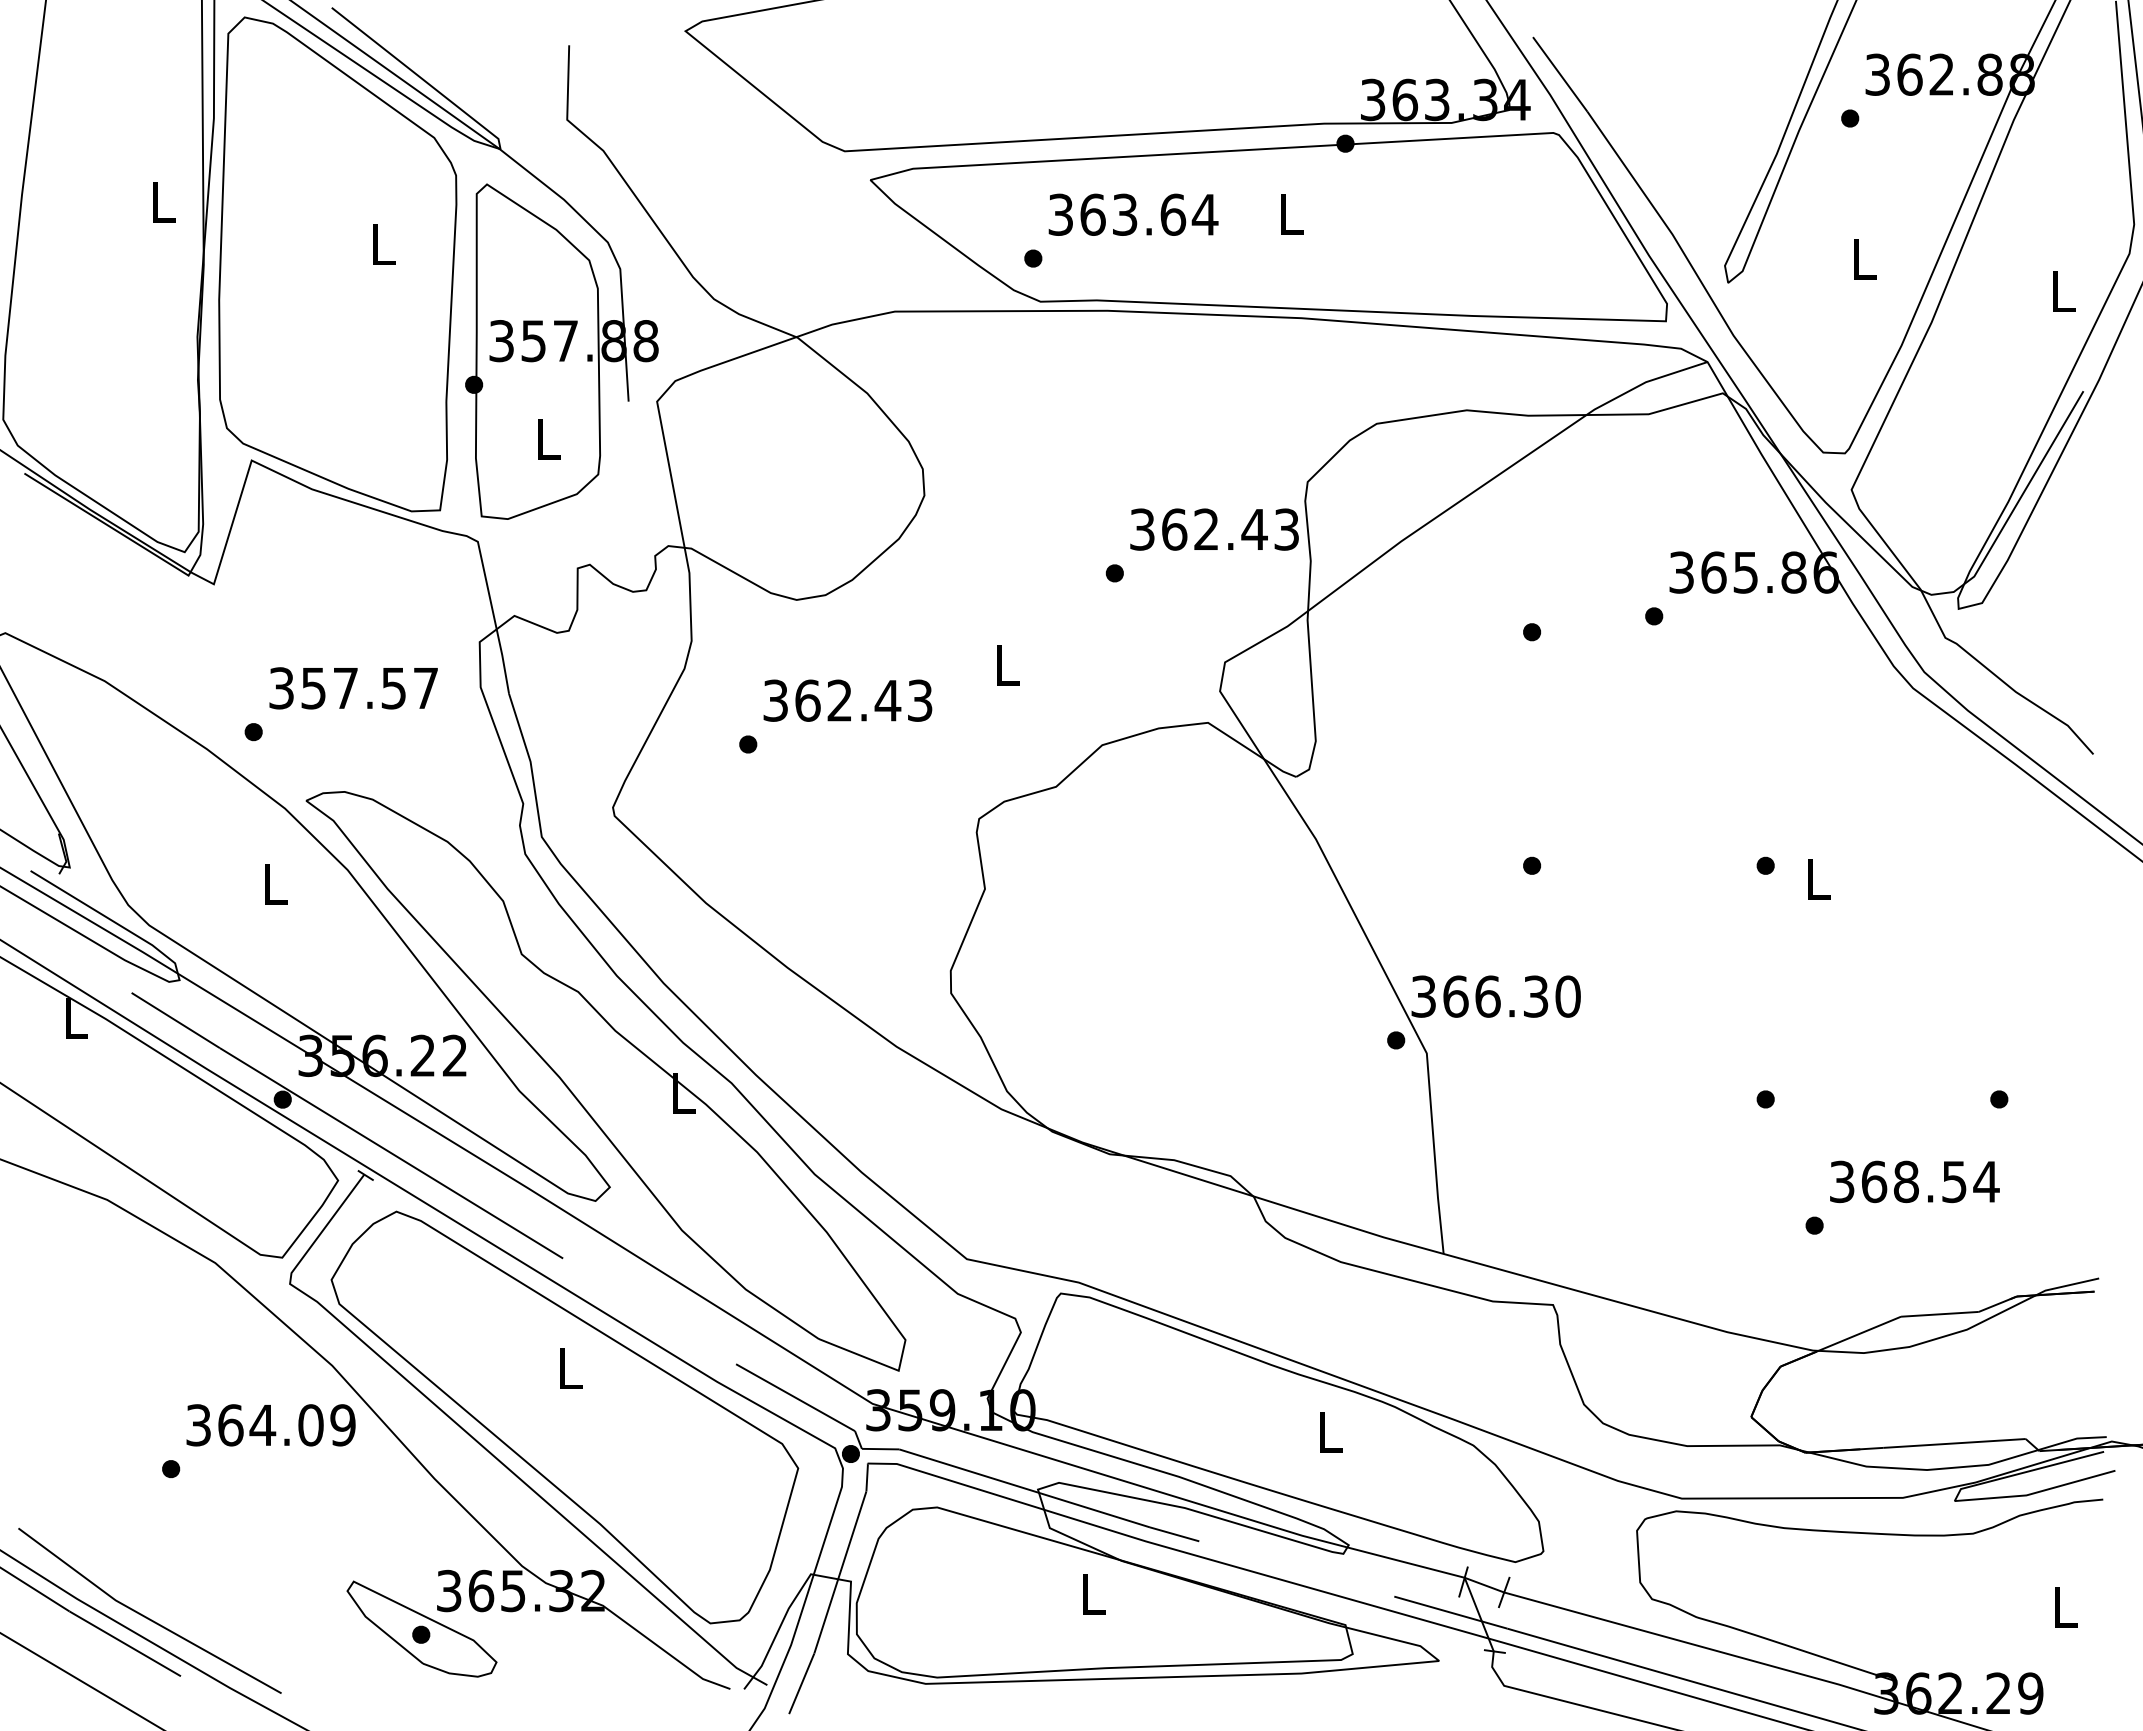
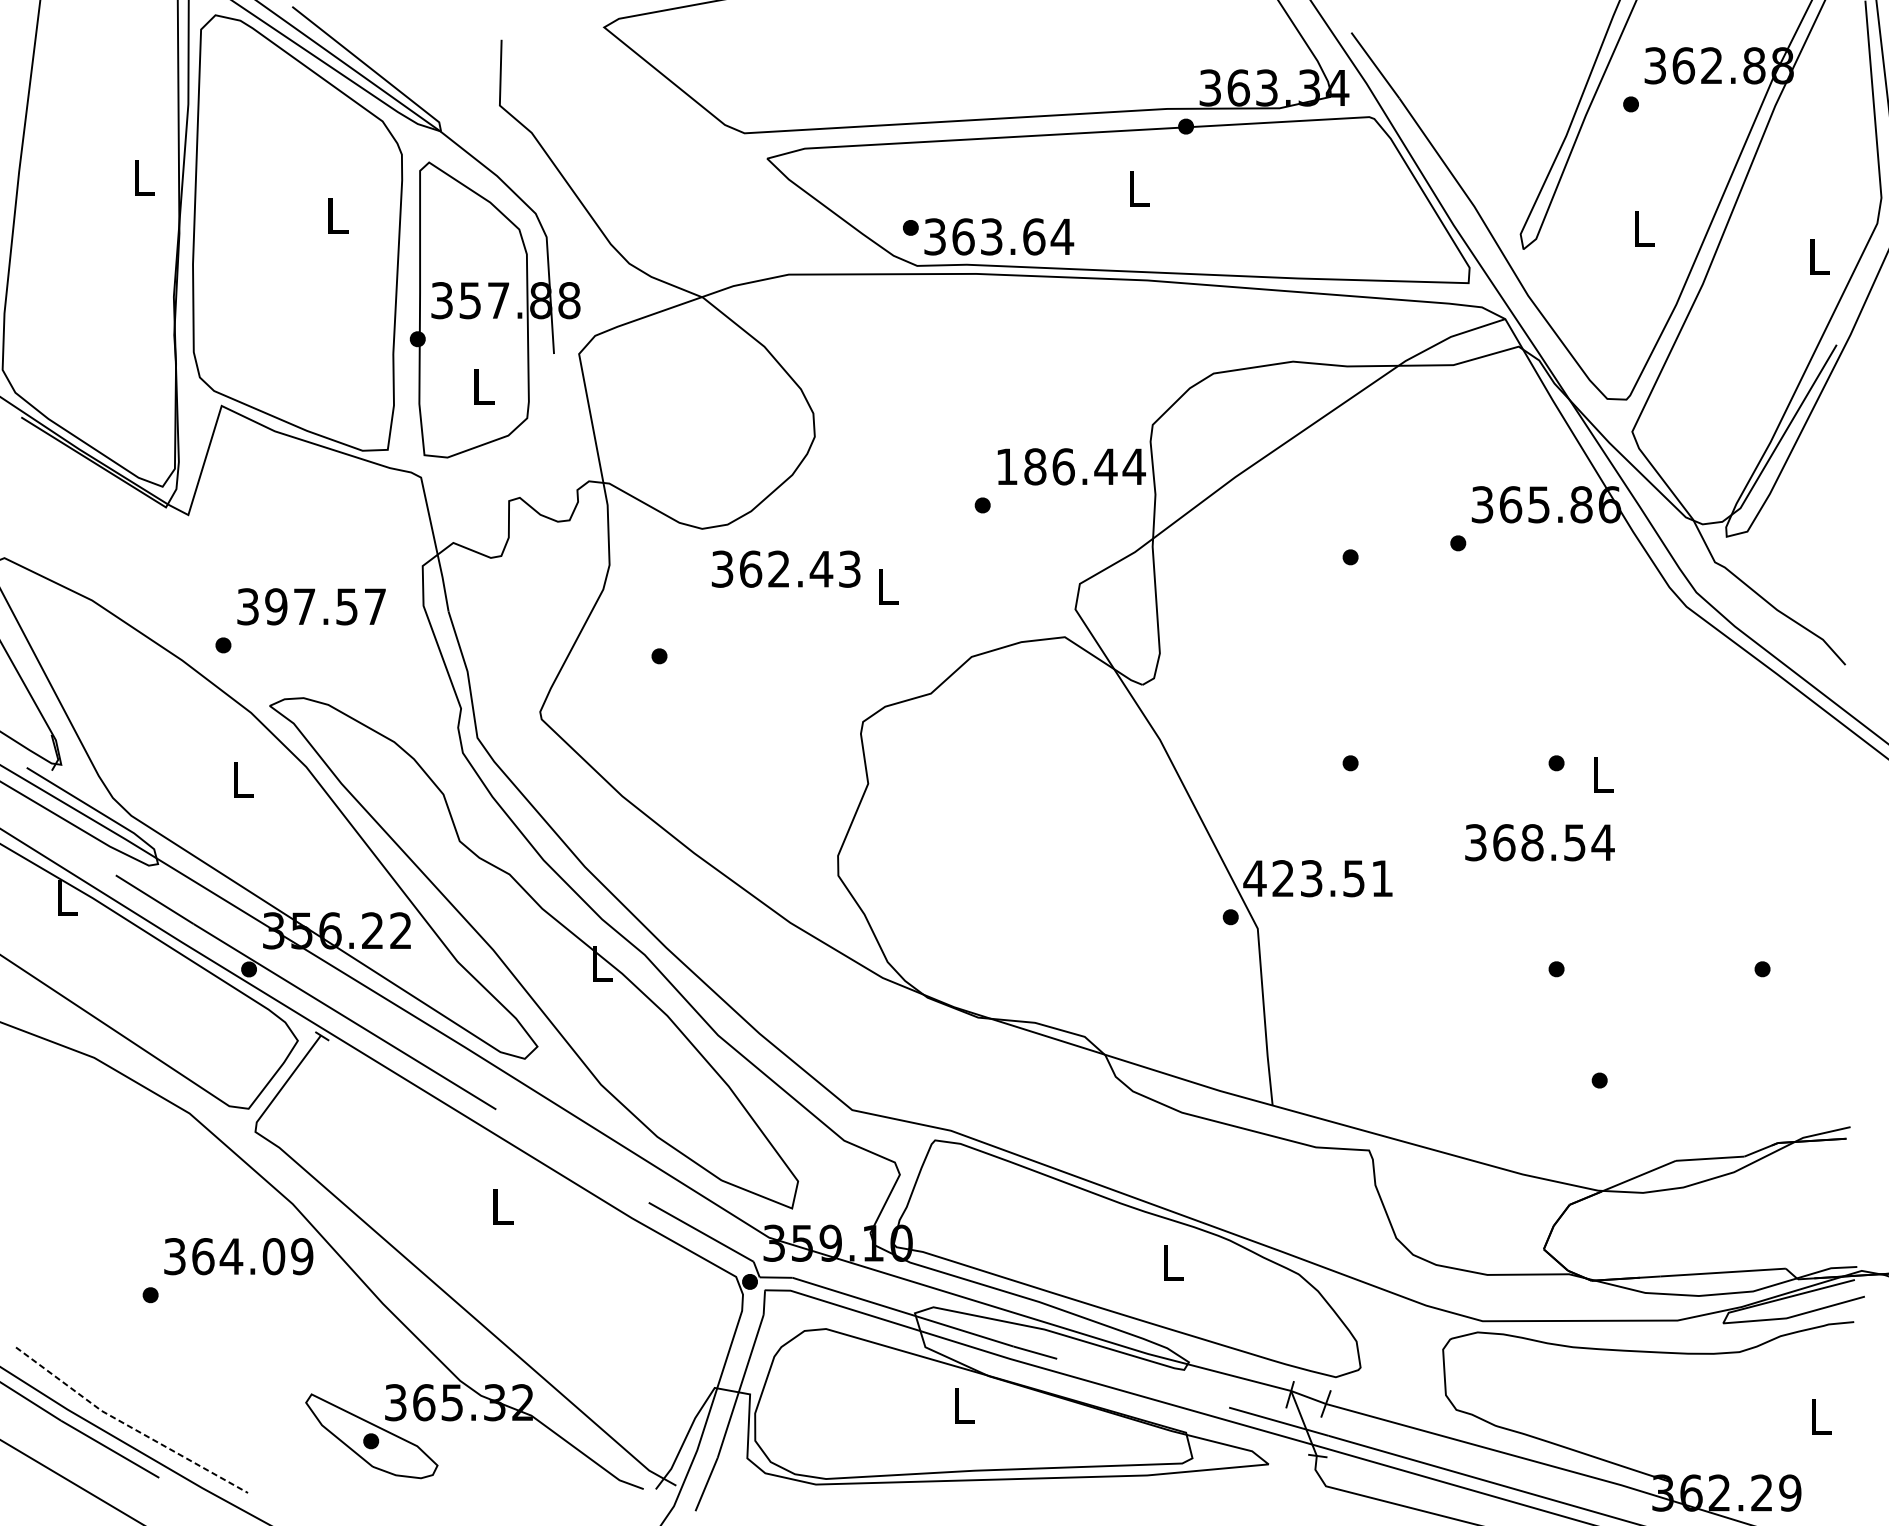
text: (1133, 214) -> (999, 236), moved
text: (1215, 529) -> (1071, 466), 362.43 -> 186.44
text: (313, 688) -> (276, 606), 357.57 -> 397.57
text: (847, 700) -> (785, 569), moved
text: (1495, 996) -> (1318, 878), 366.30 -> 423.51
text: (1914, 1181) -> (1539, 842), moved
part: (564, 1417) -> (497, 1249), removed
line: (145, 1616) -> (128, 1425), solid -> dashed

